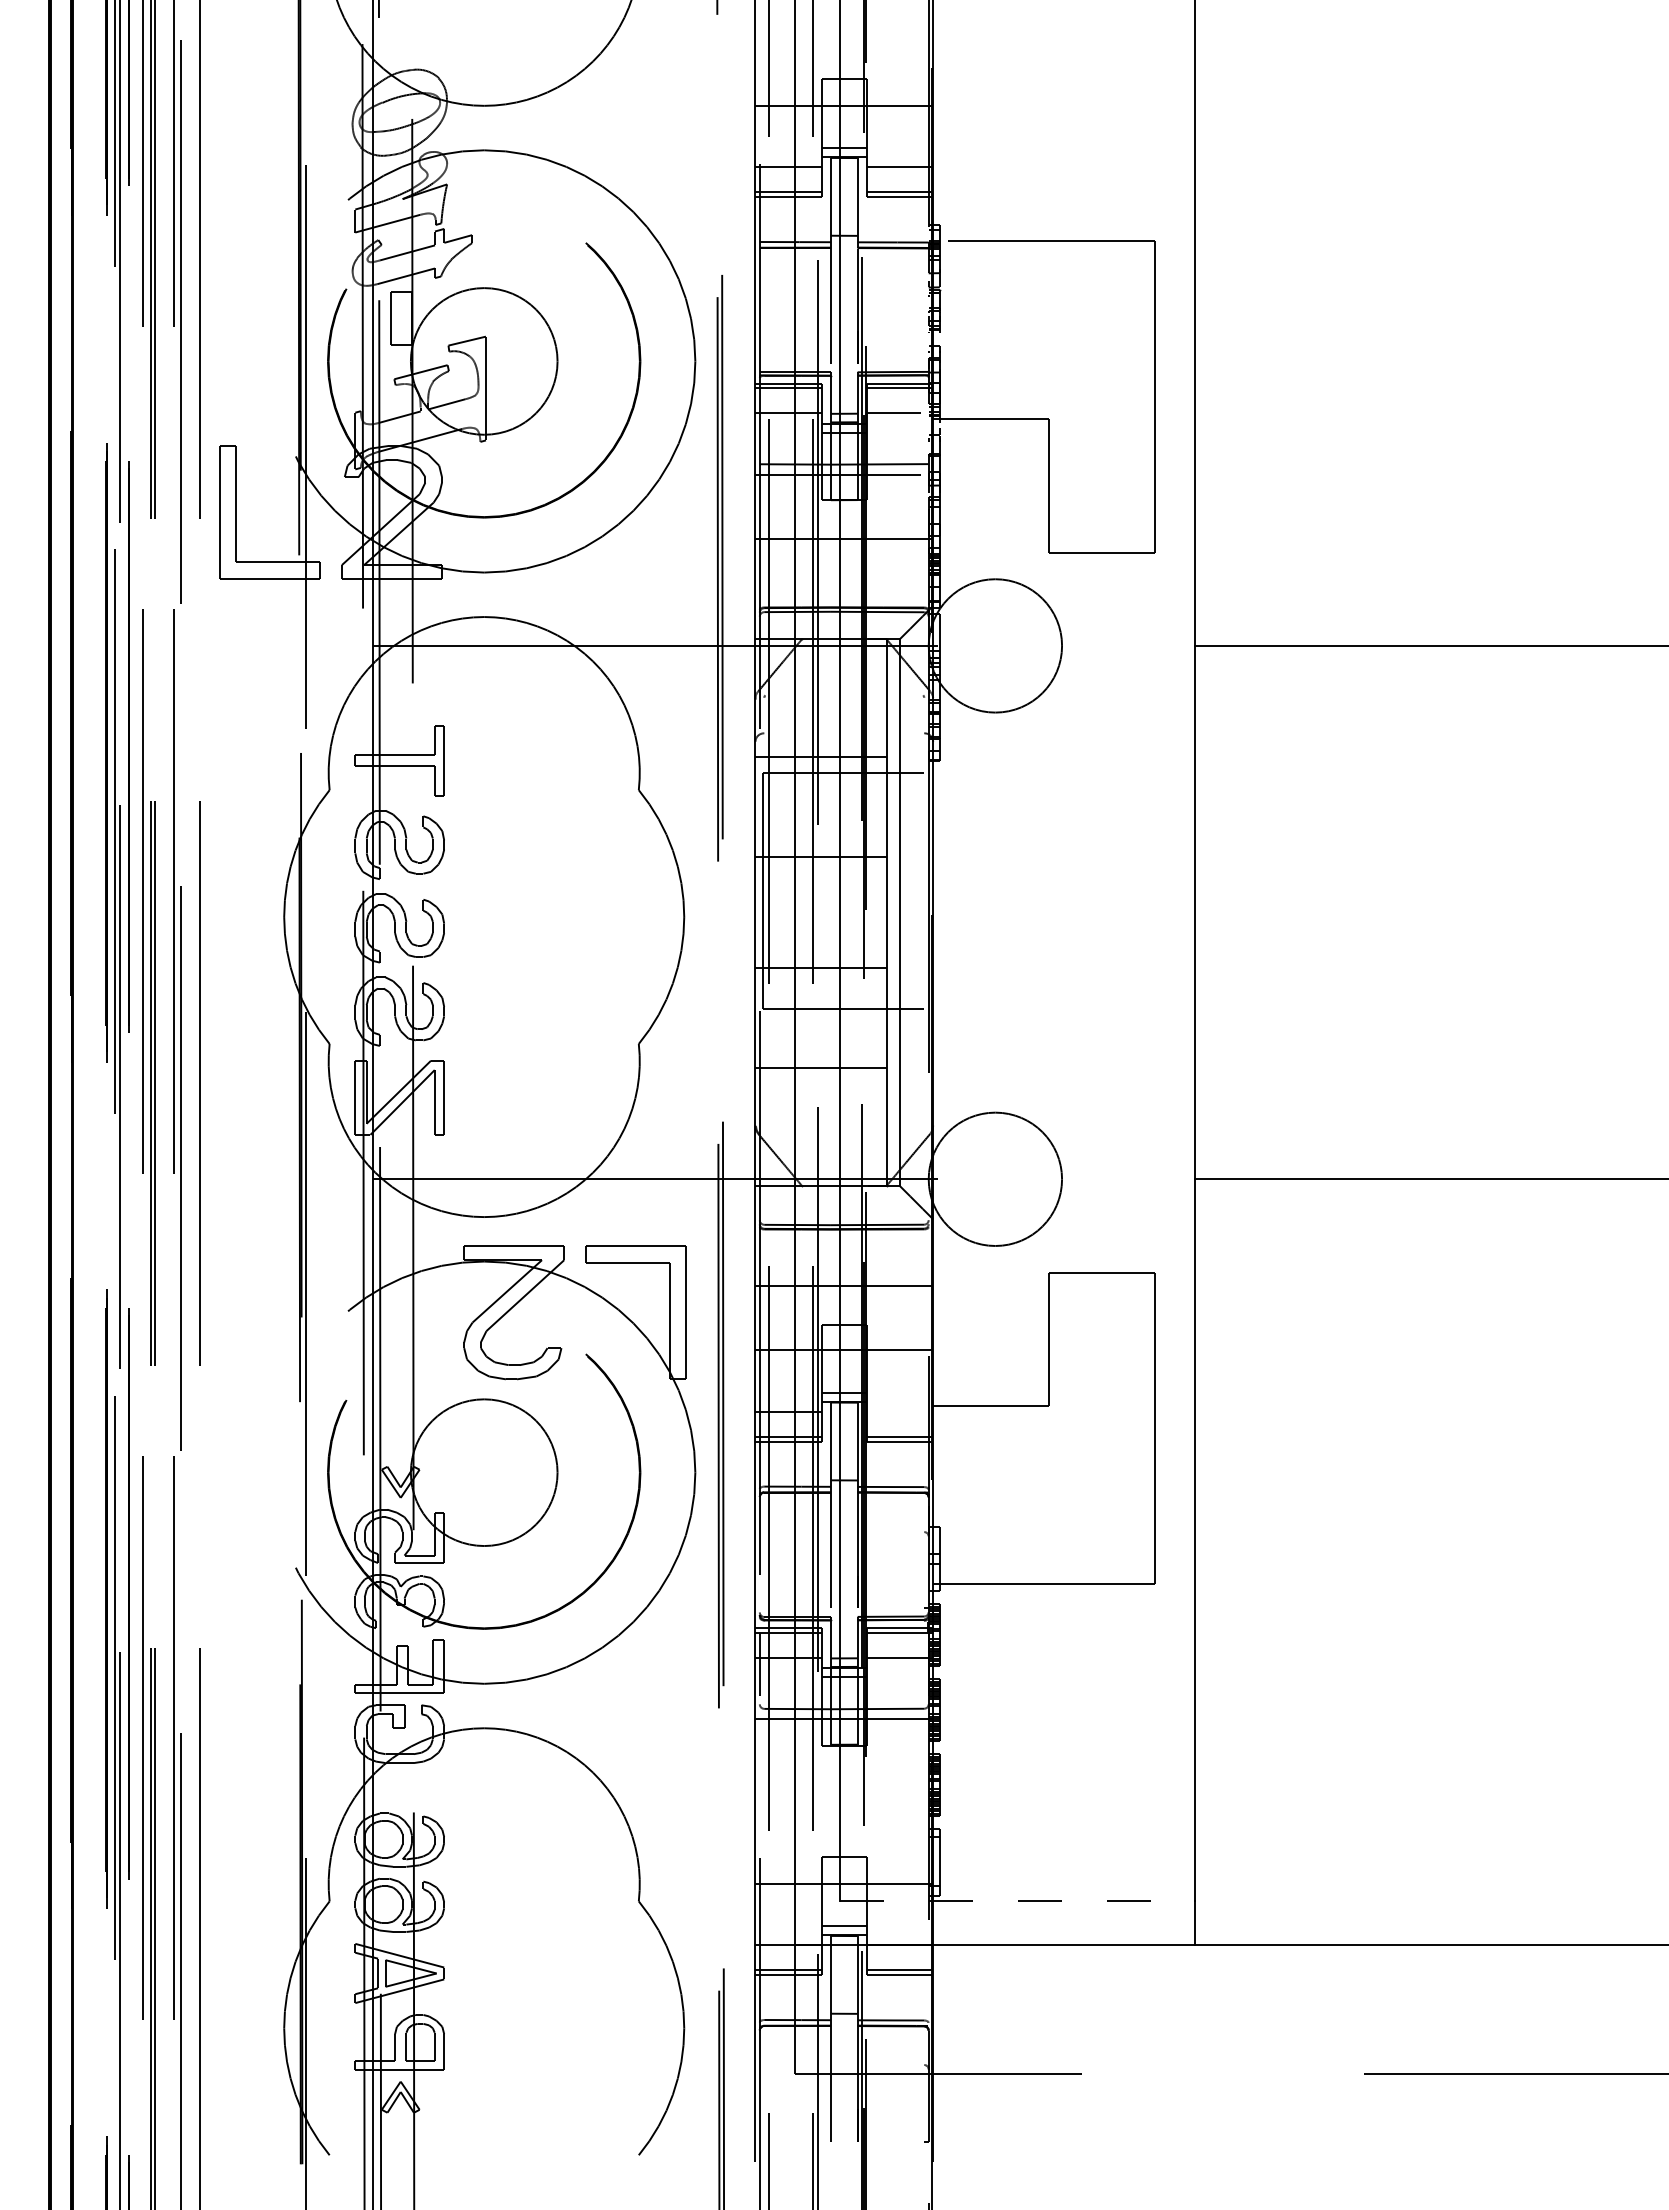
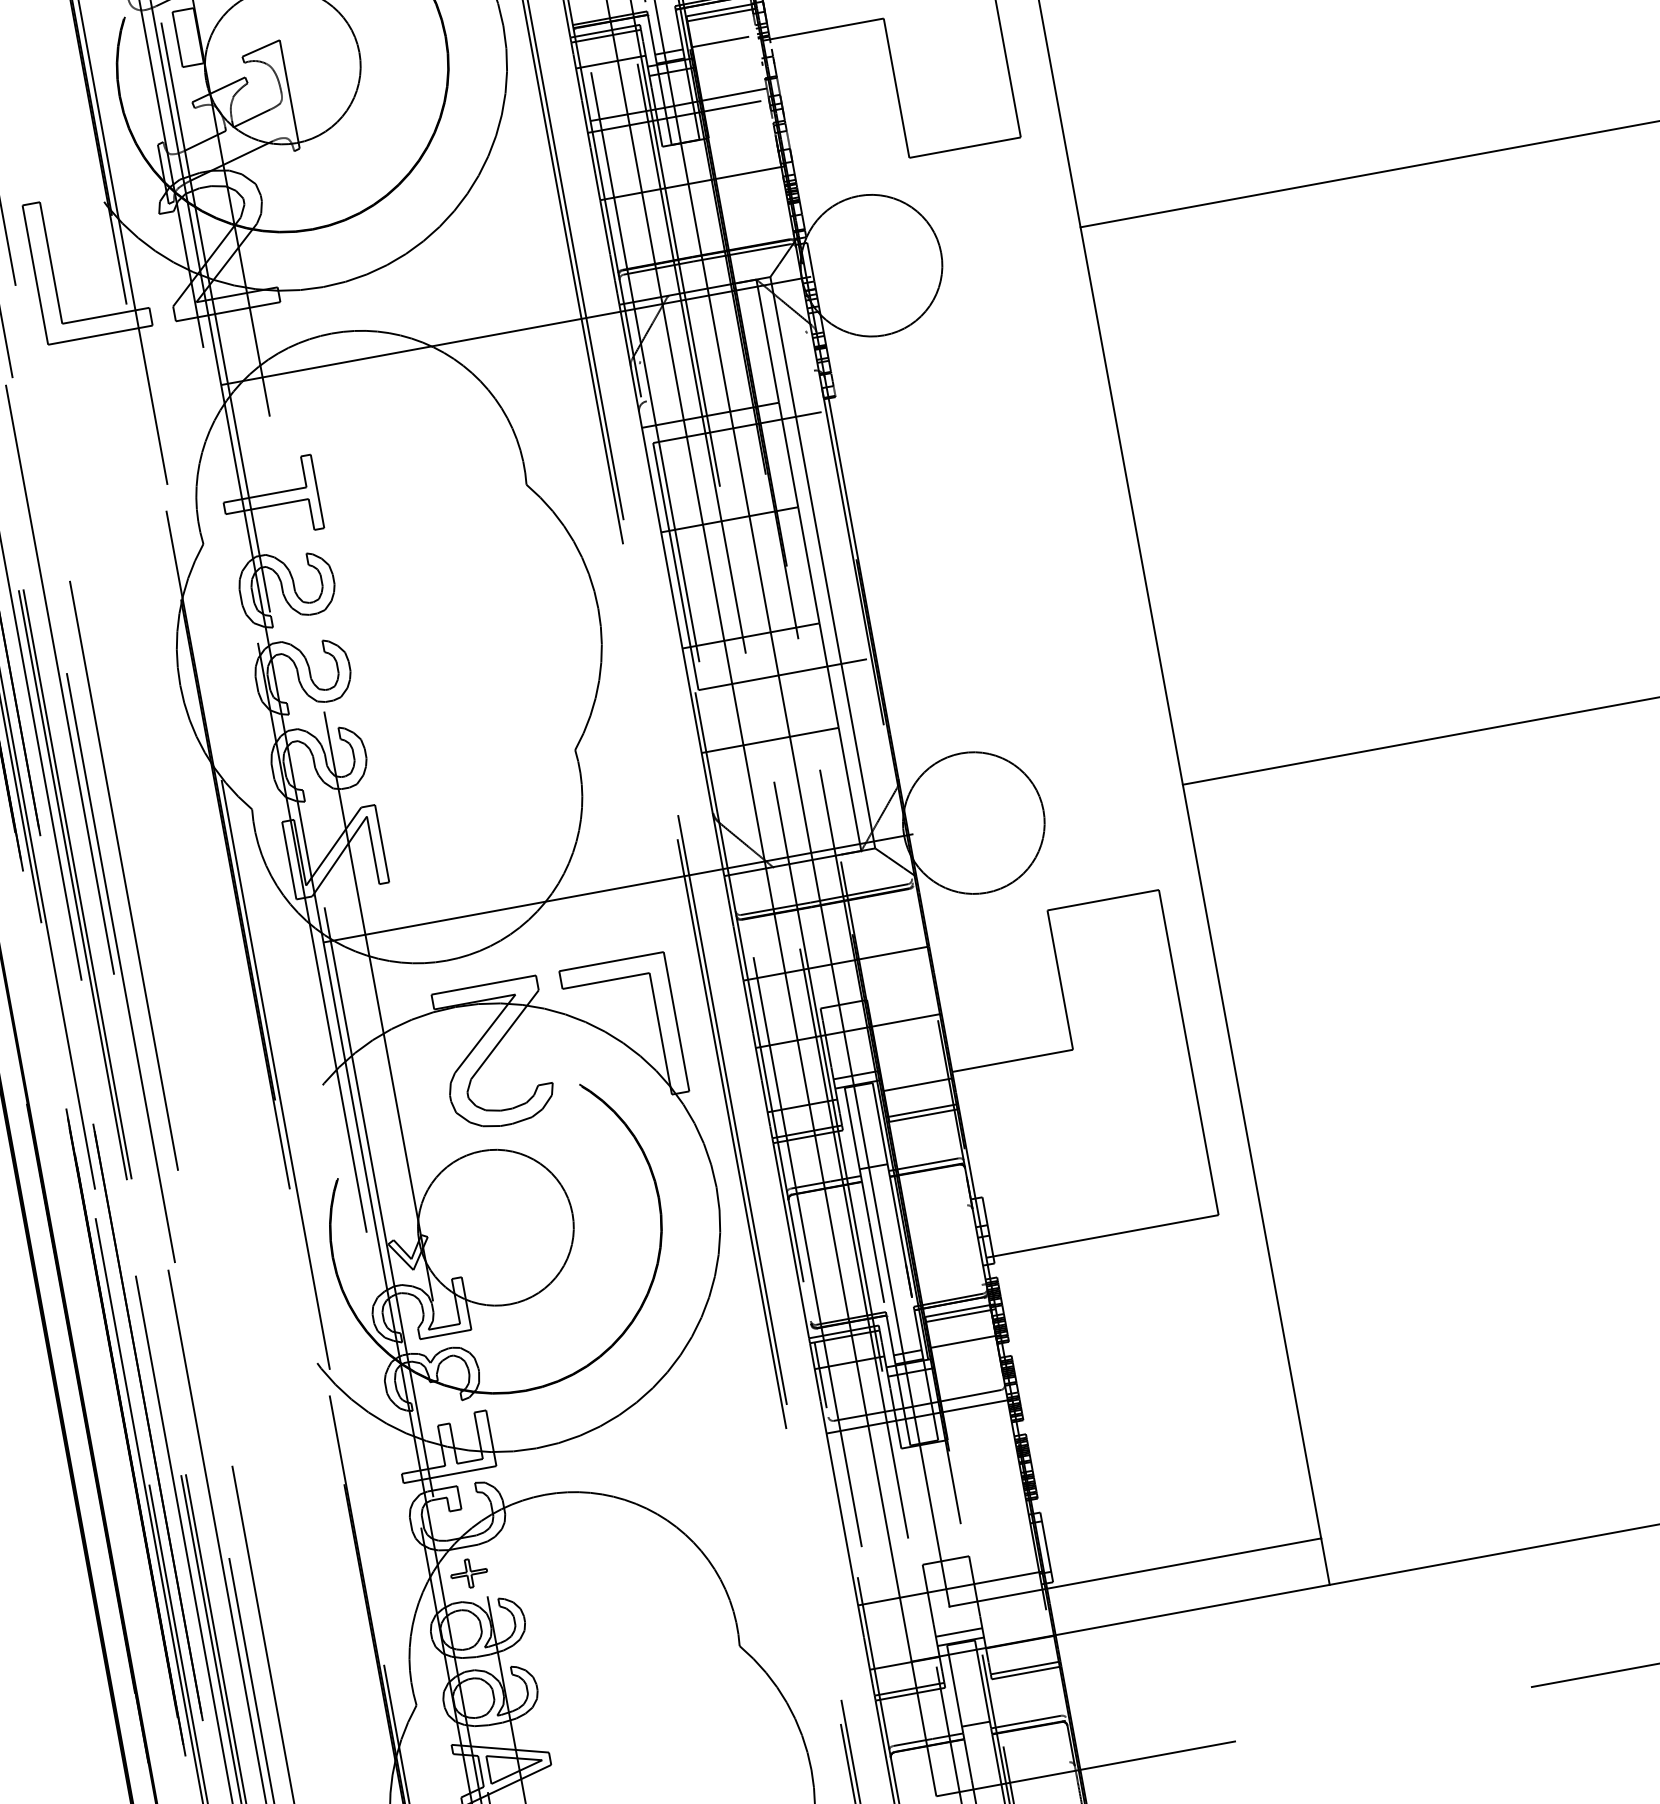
line: (899, 1412) -> (918, 1085), added
part: (400, 1788) -> (468, 1573), added
line: (1017, 1900) -> (1135, 1572), dashed -> solid

